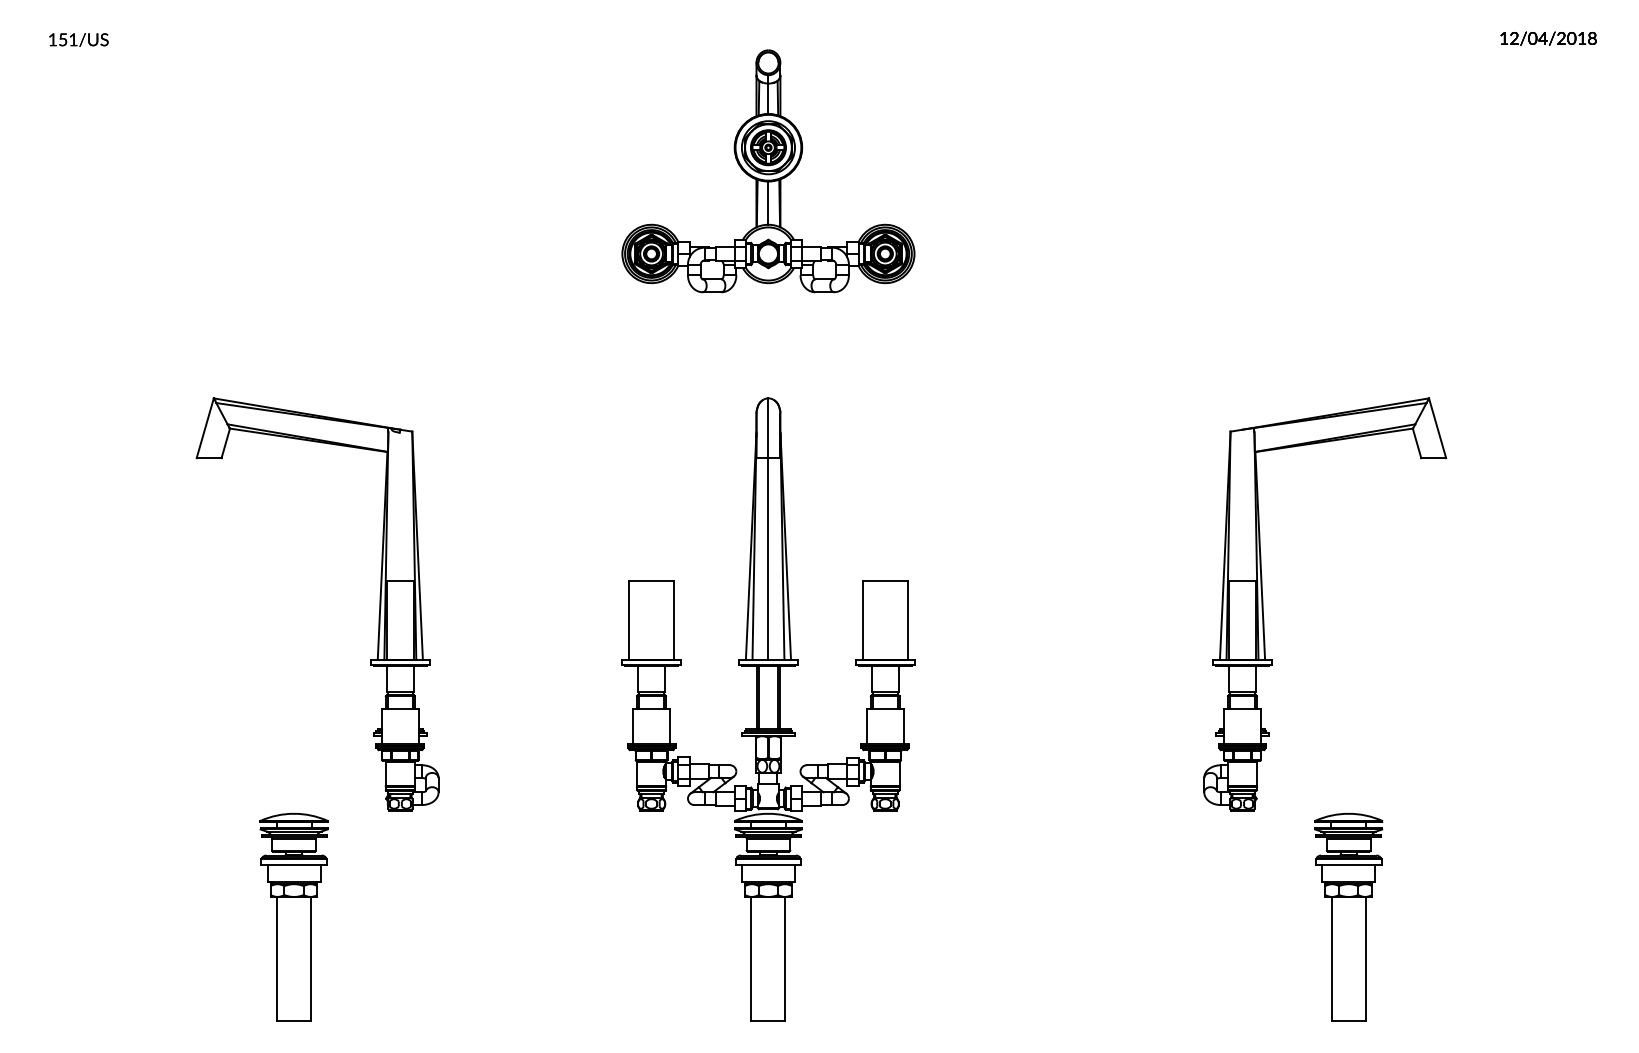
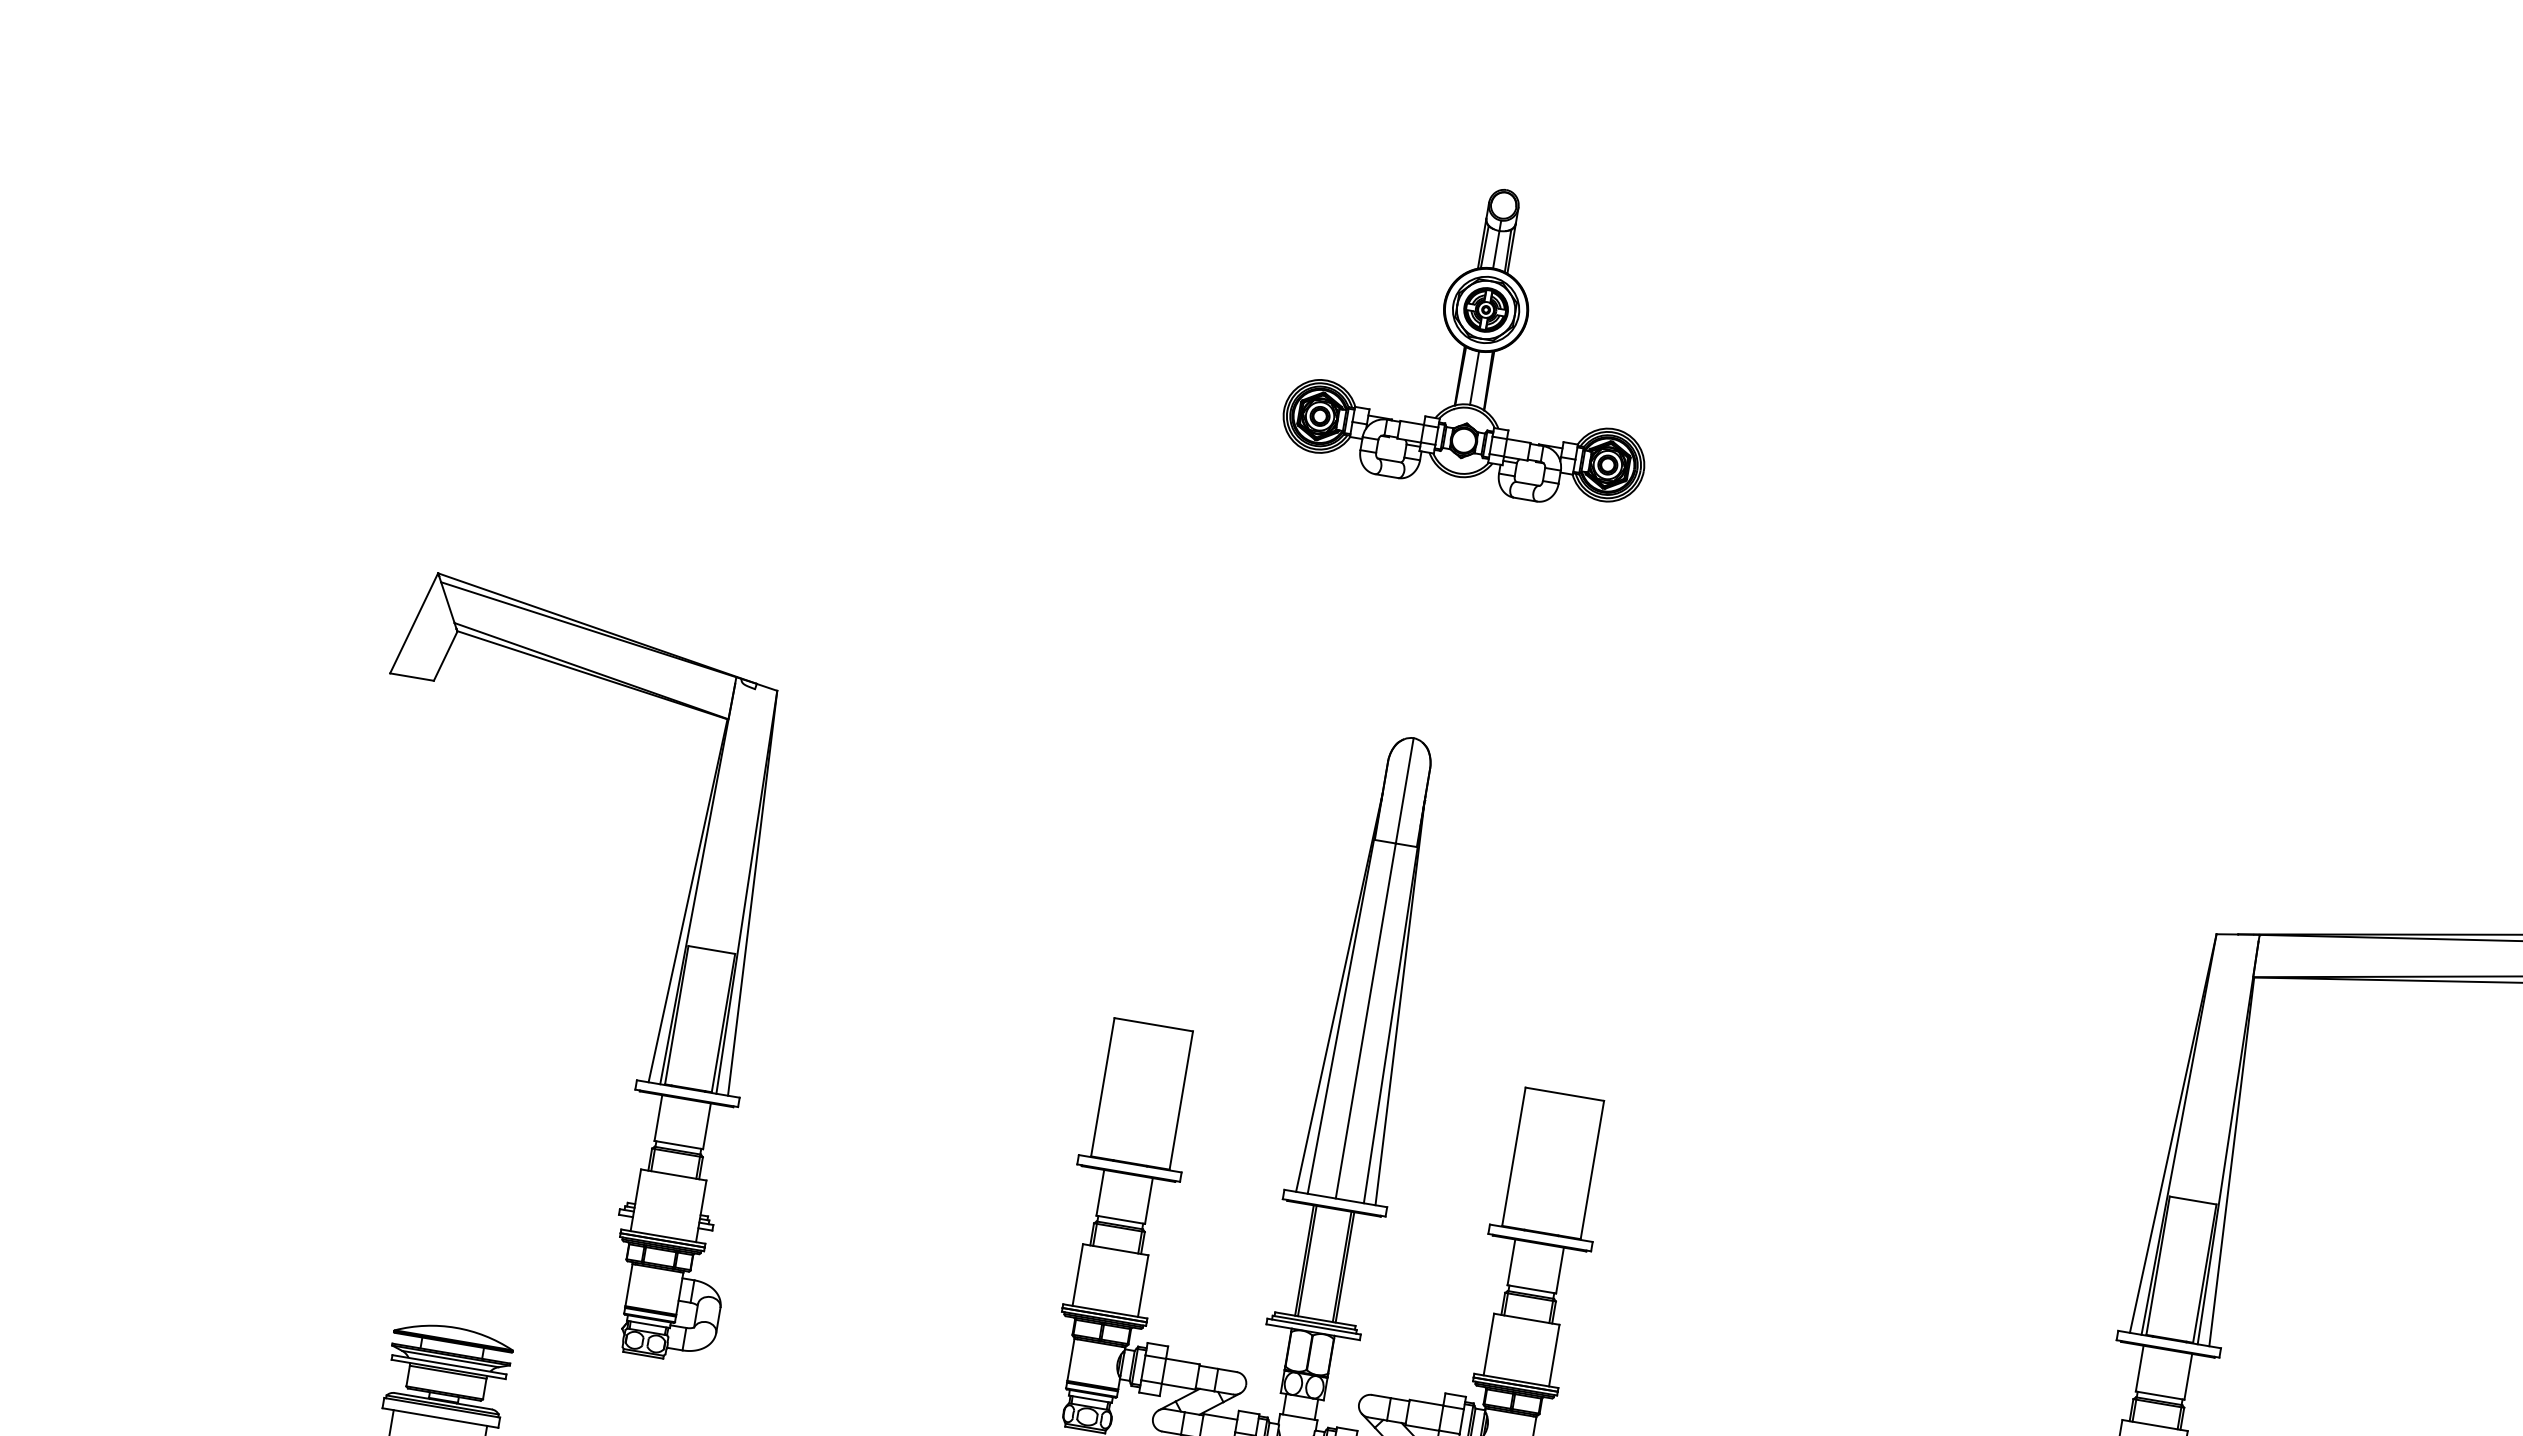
part: (768, 171) -> (1481, 339), size x0.7

